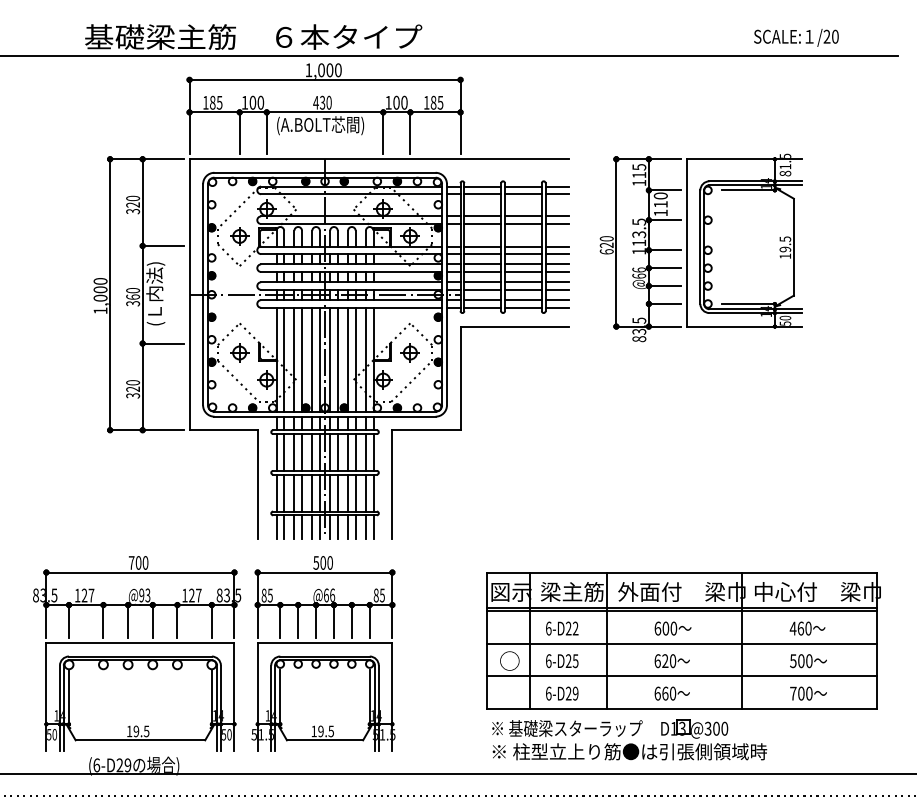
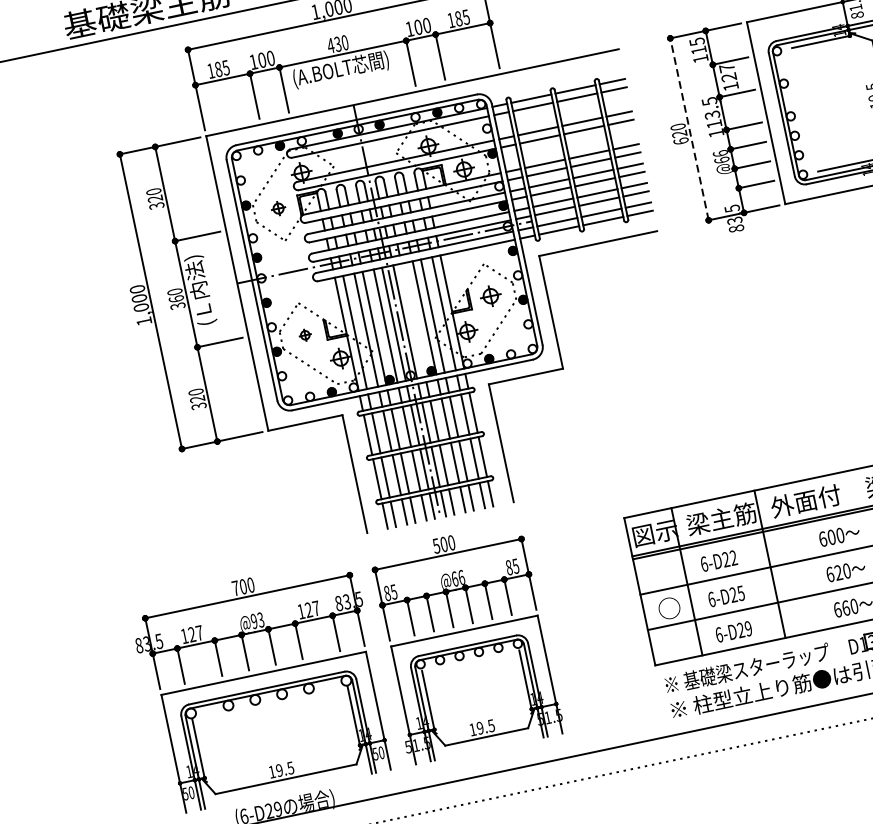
text: (660, 199) -> (727, 72), 110 -> 127
part: (239, 236) -> (278, 208), size x0.7
line: (616, 242) -> (689, 128), solid -> dashed
part: (239, 352) -> (304, 334), size x0.6
line: (337, 359) -> (413, 319), removed

